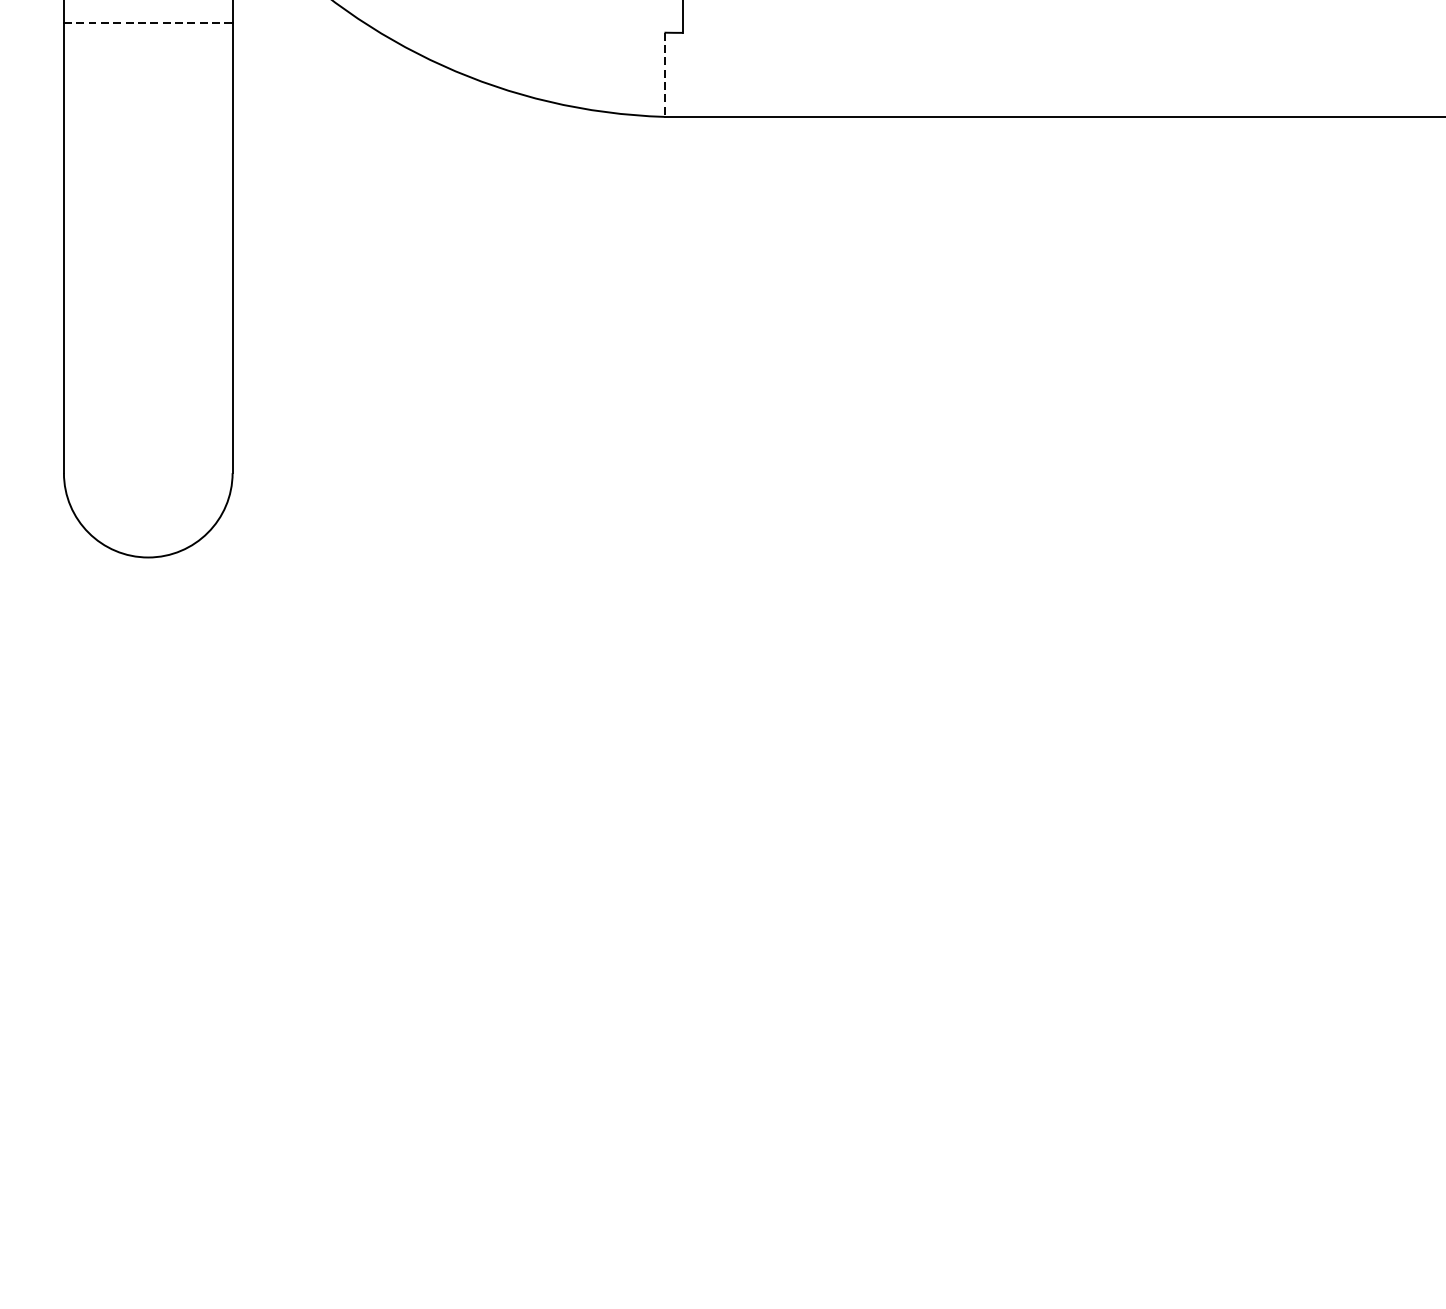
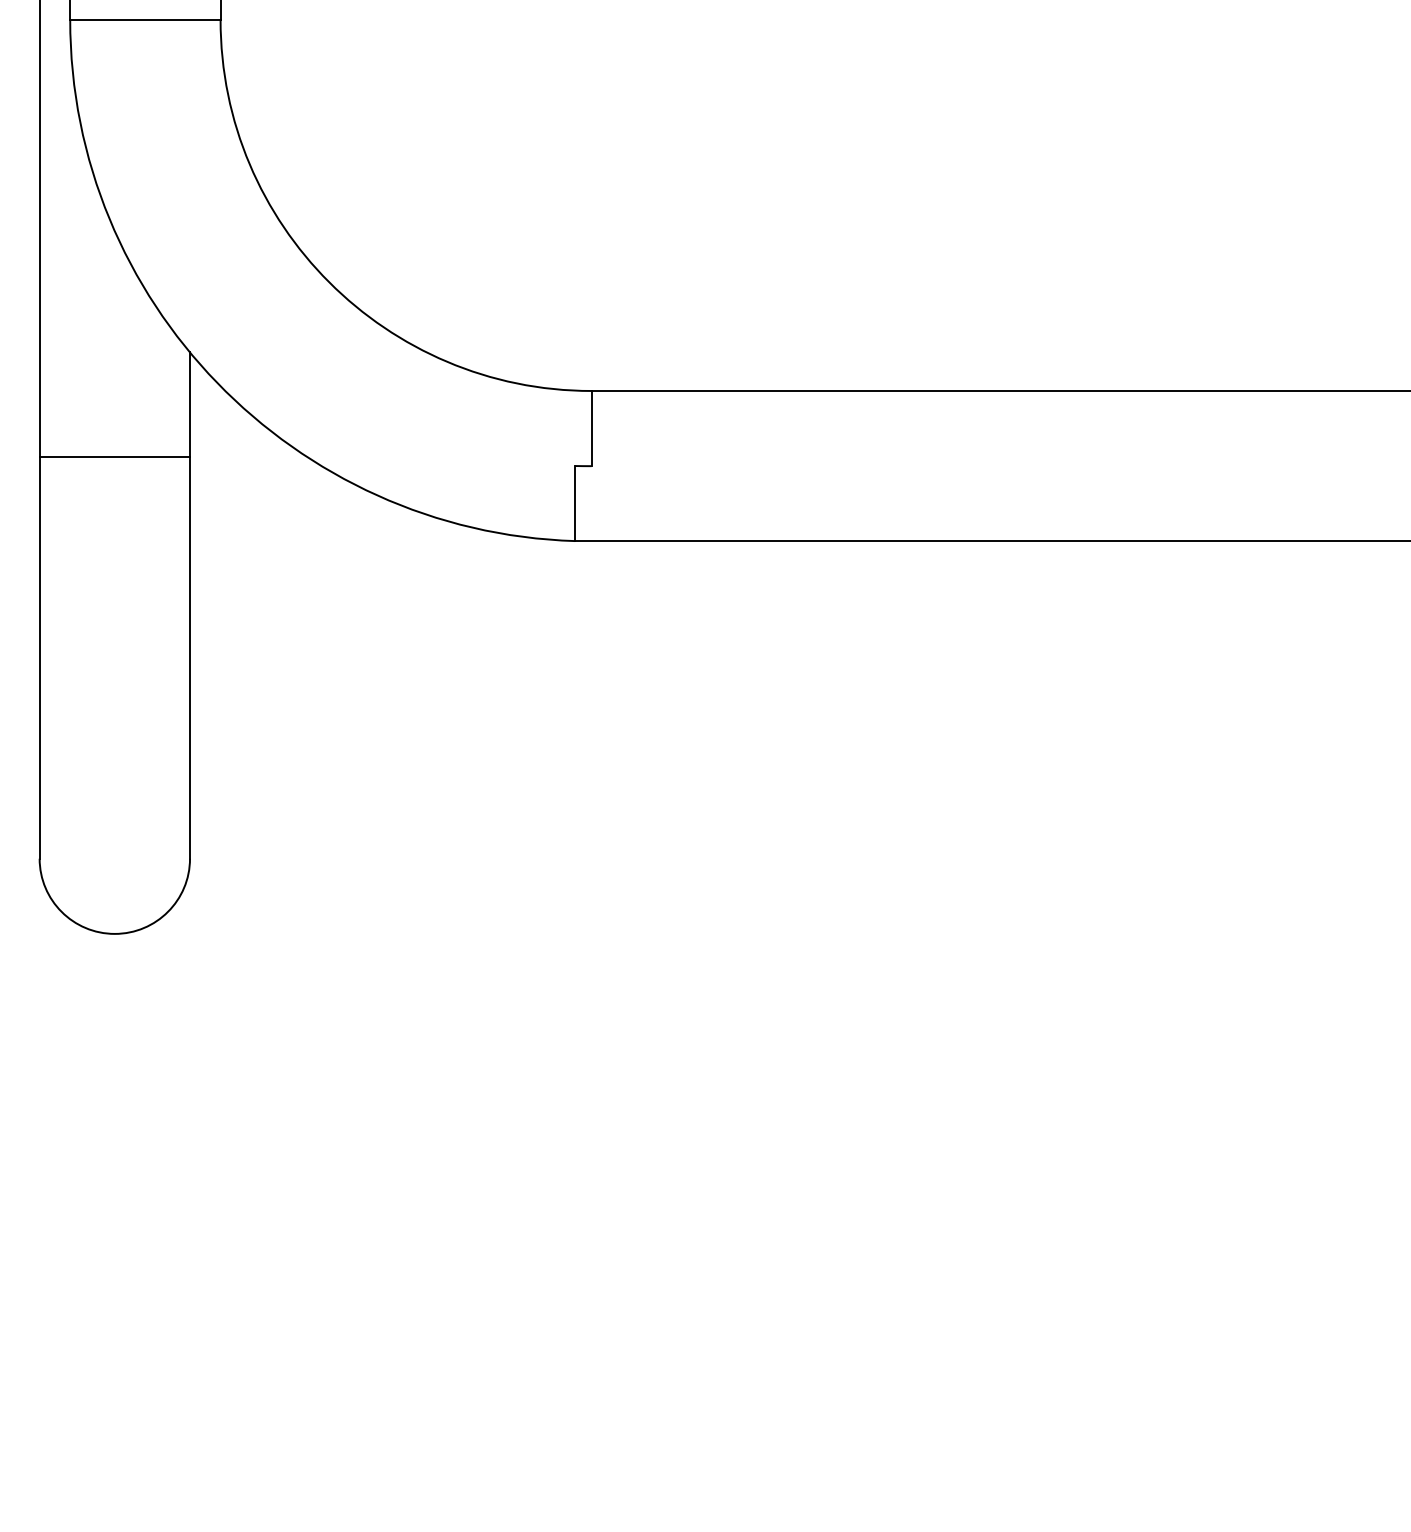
line: (149, 23) -> (115, 457), dashed -> solid
line: (664, 74) -> (575, 503), dashed -> solid

